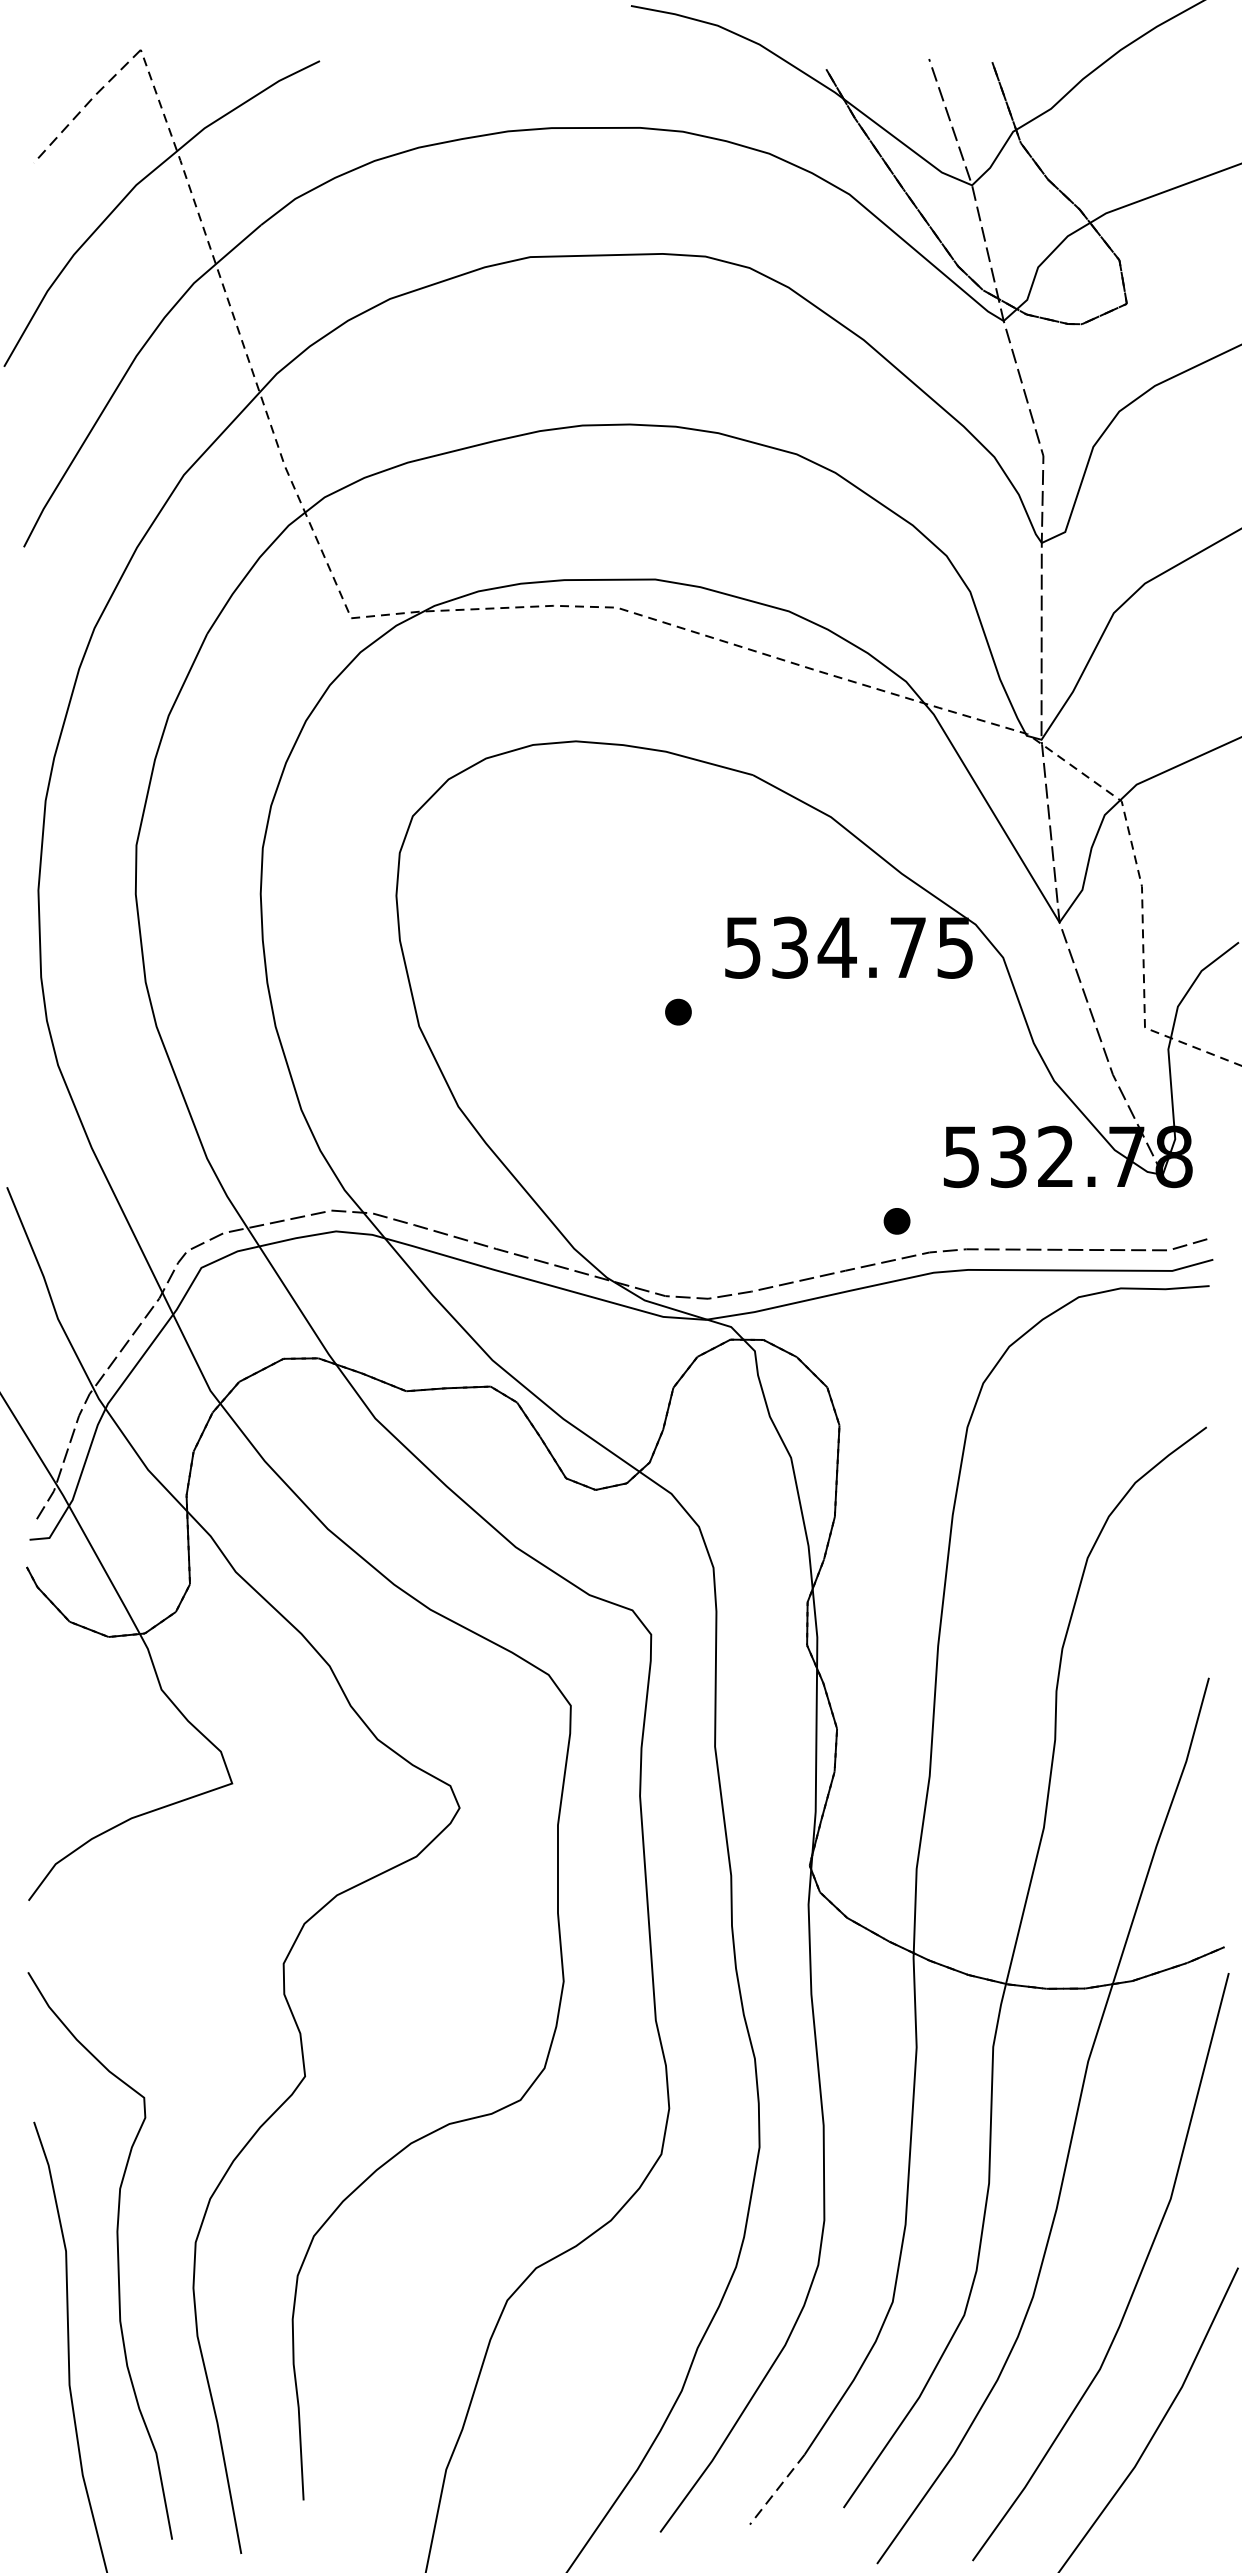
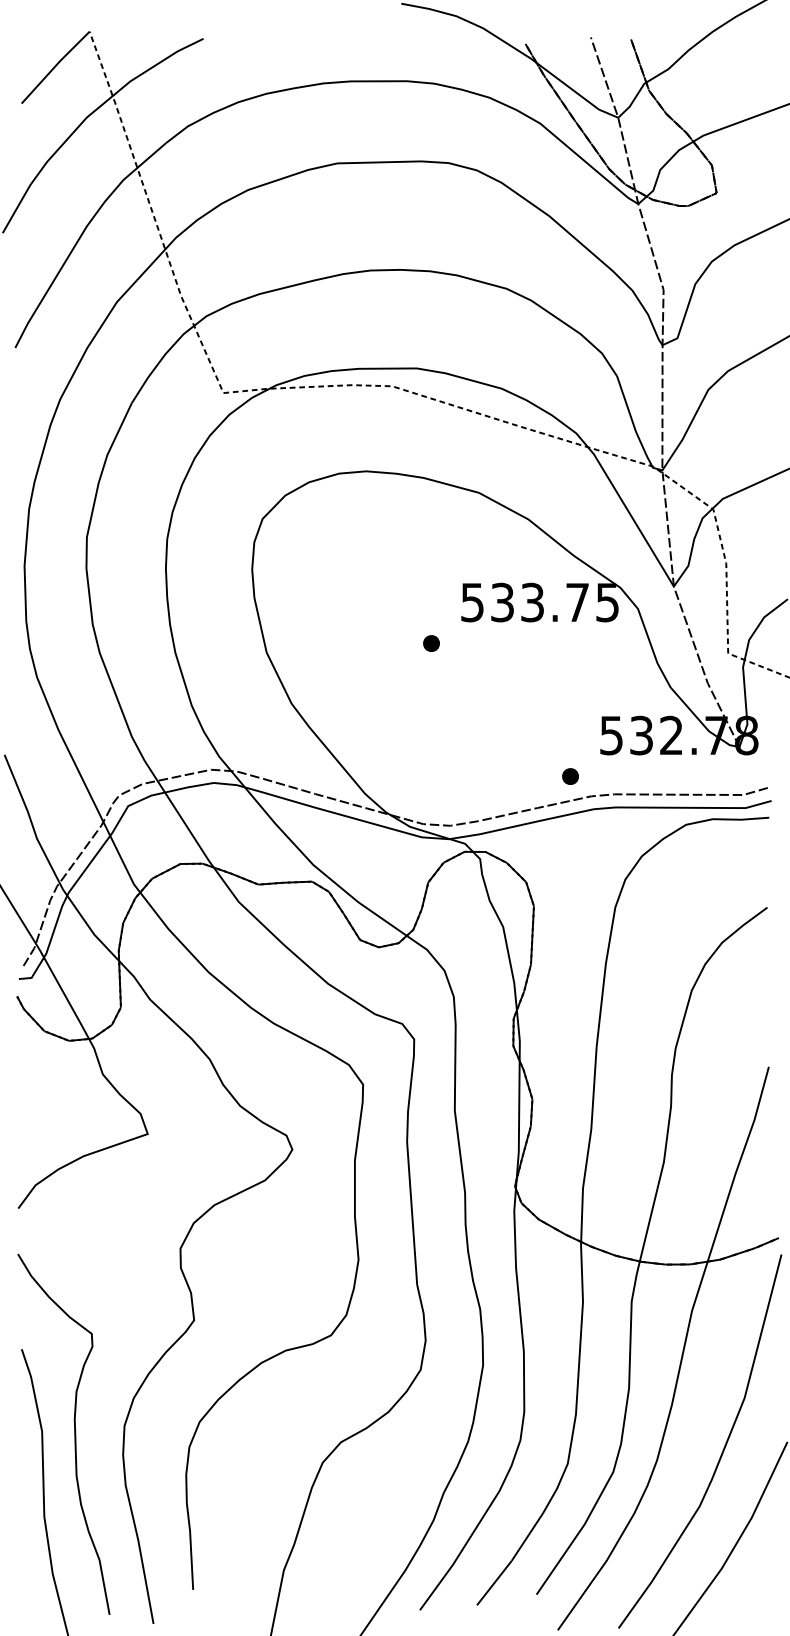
line: (87, 104) -> (55, 66), dashed -> solid
text: (837, 947) -> (532, 602), 534.75 -> 533.75
line: (777, 2490) -> (494, 1583), dashed -> solid

